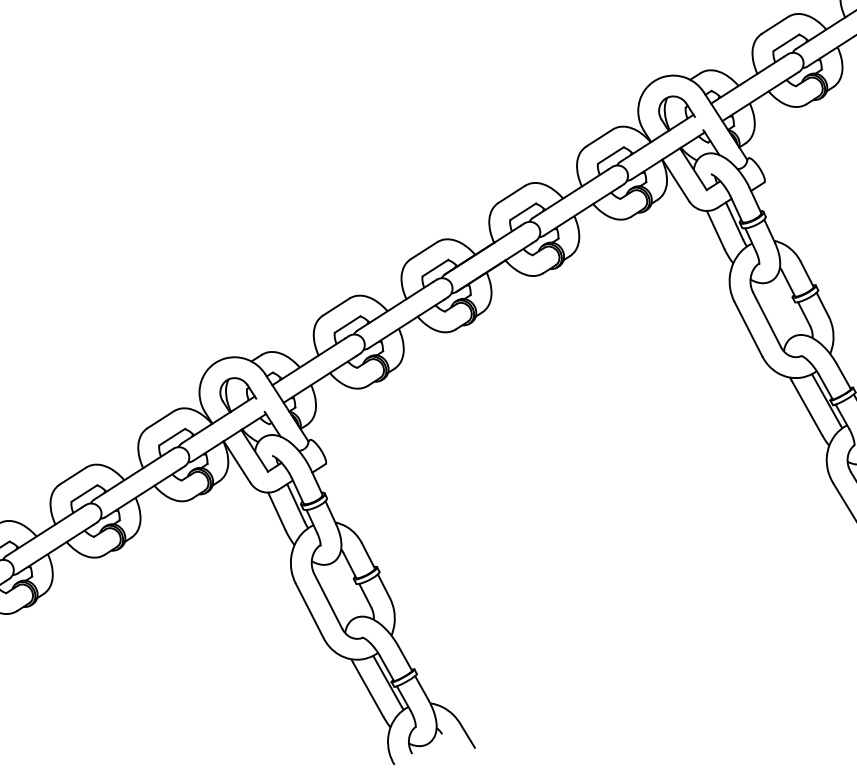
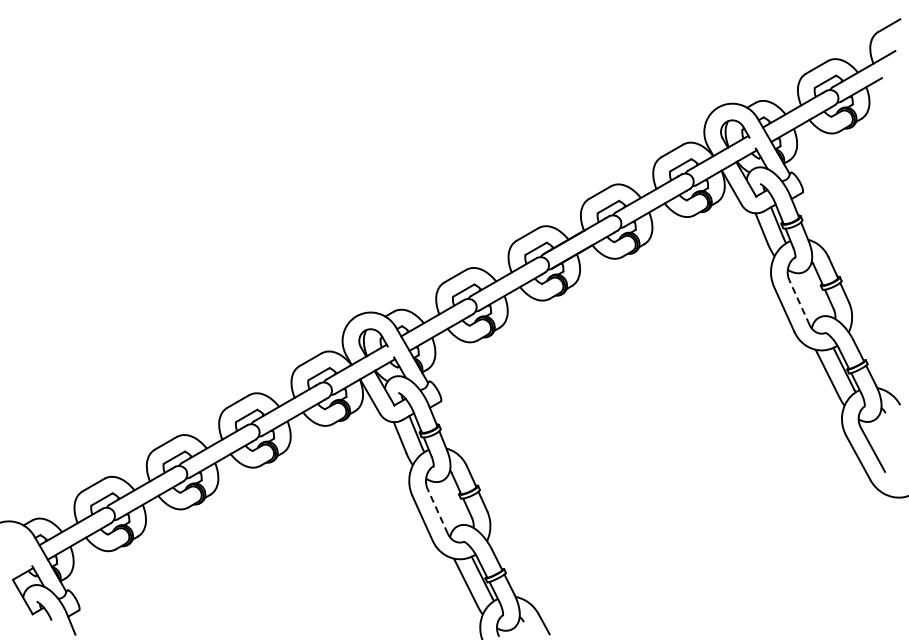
line: (766, 319) -> (799, 302), solid -> dashed
line: (327, 601) -> (437, 511), solid -> dashed

